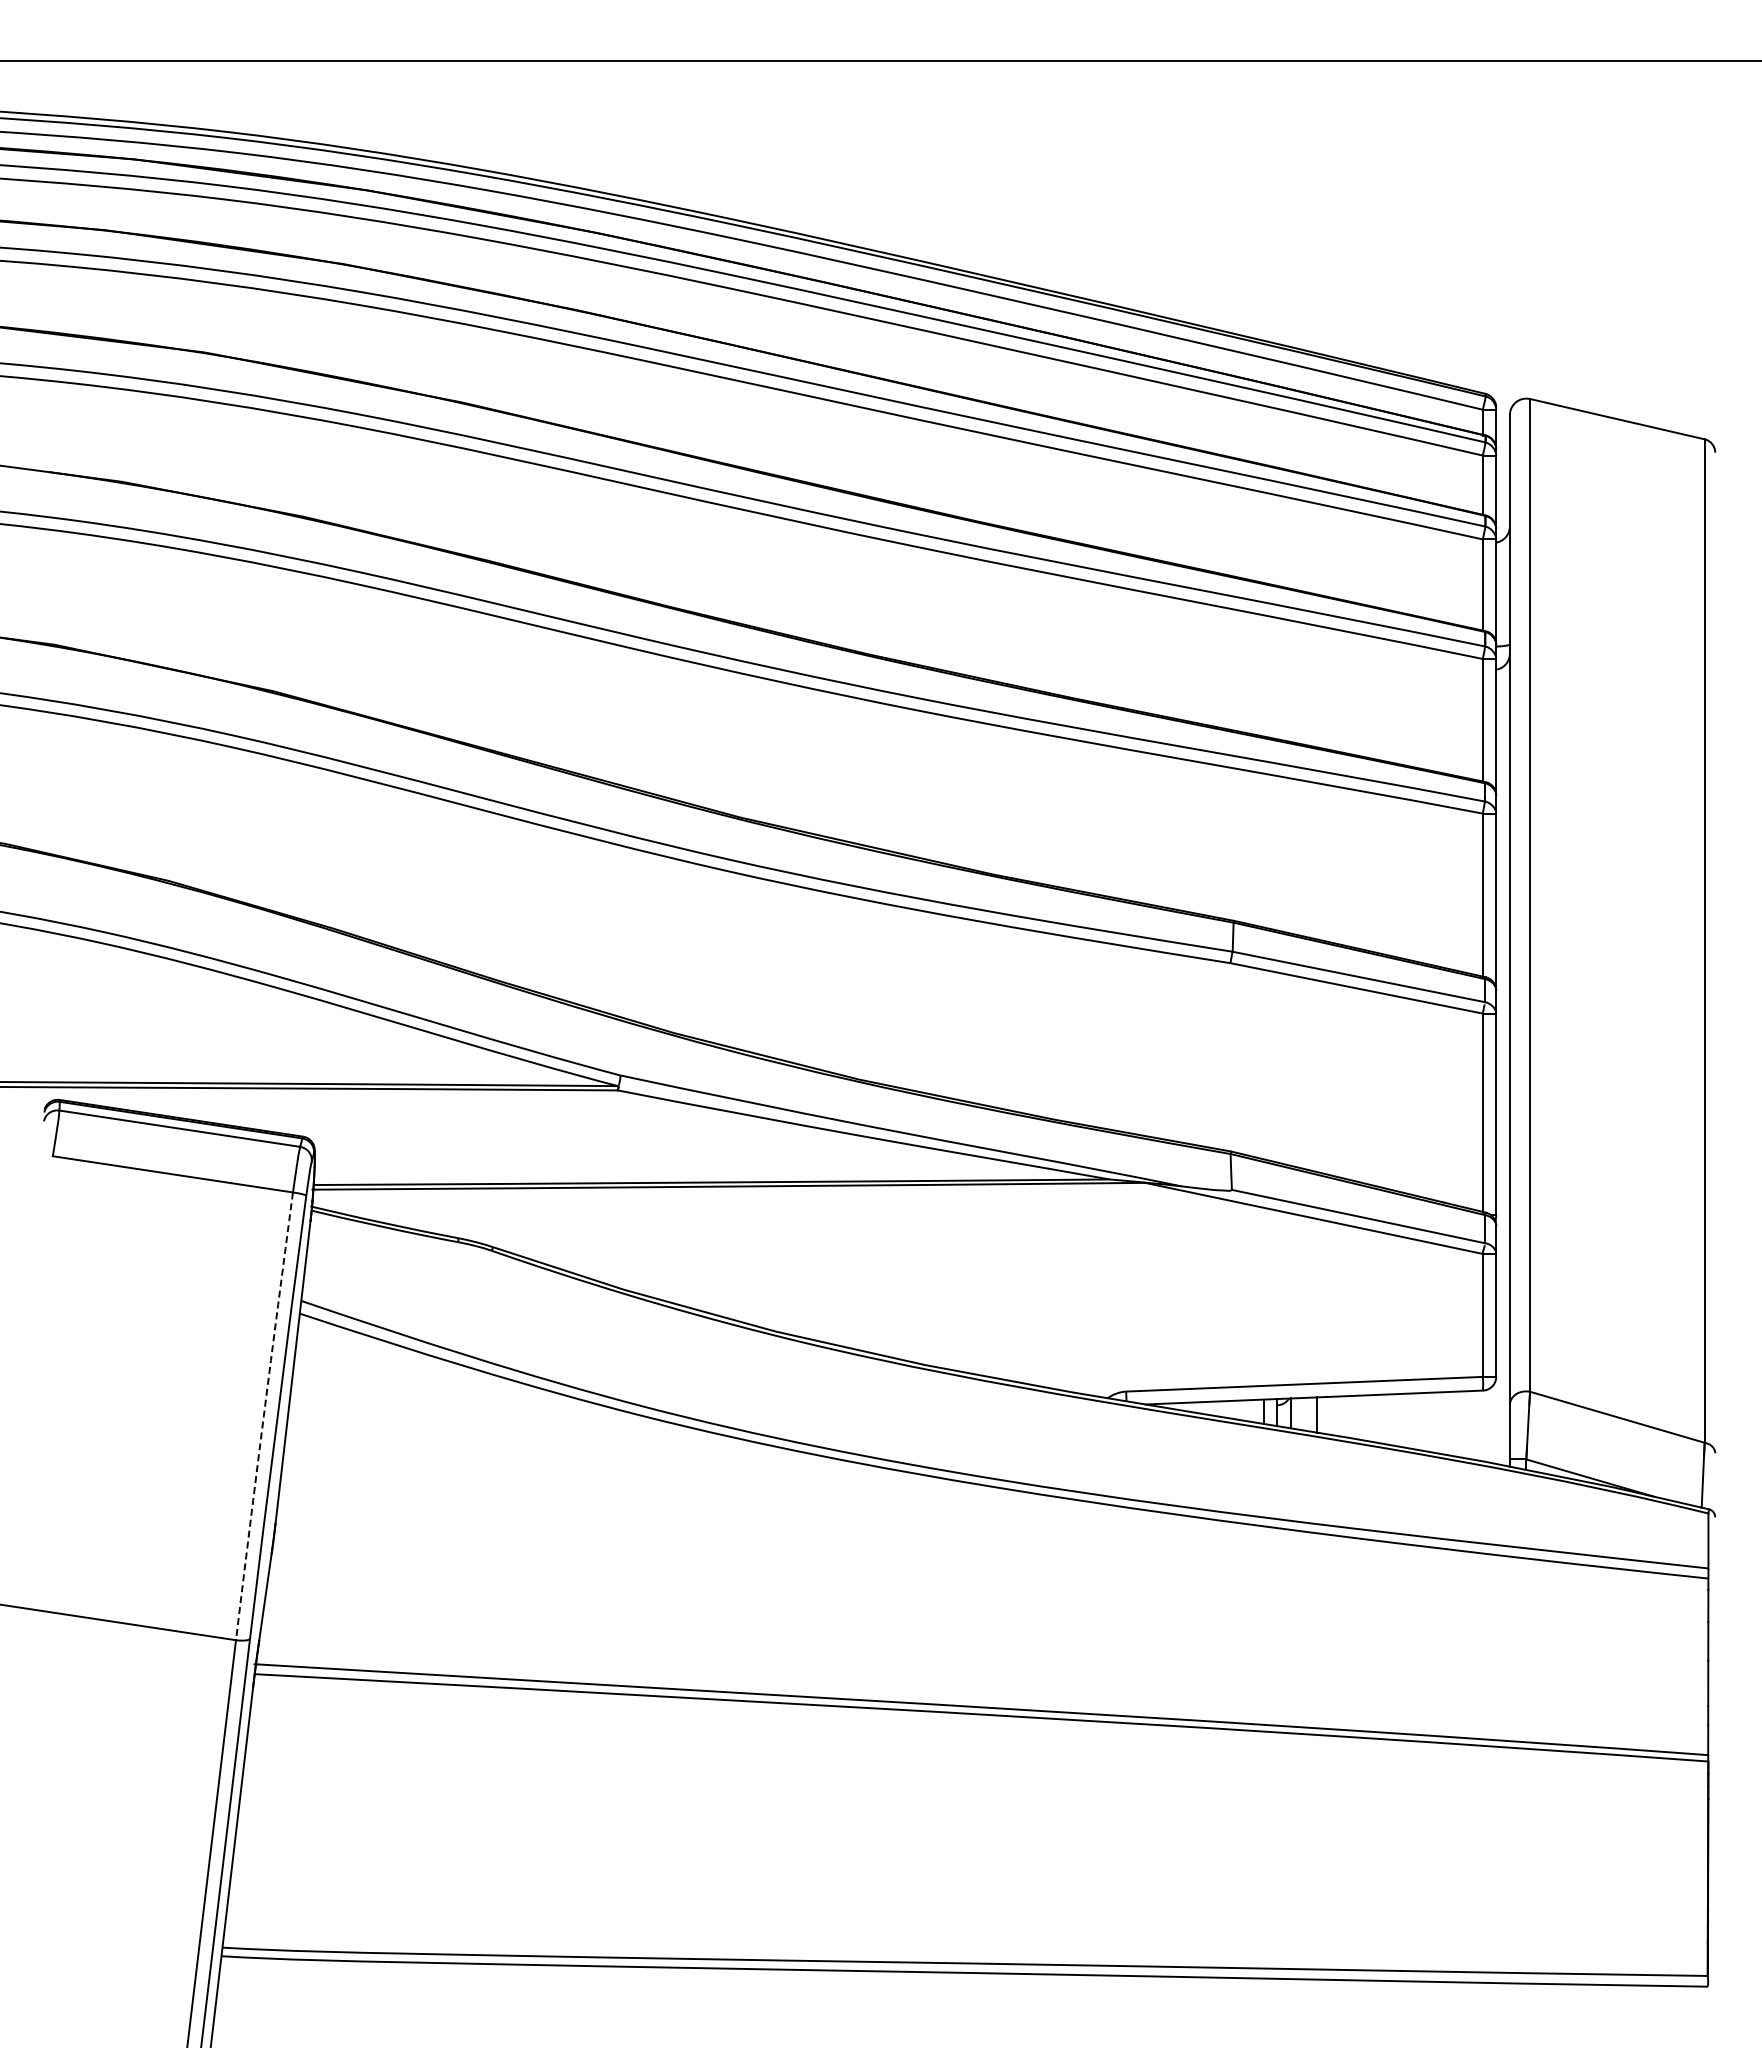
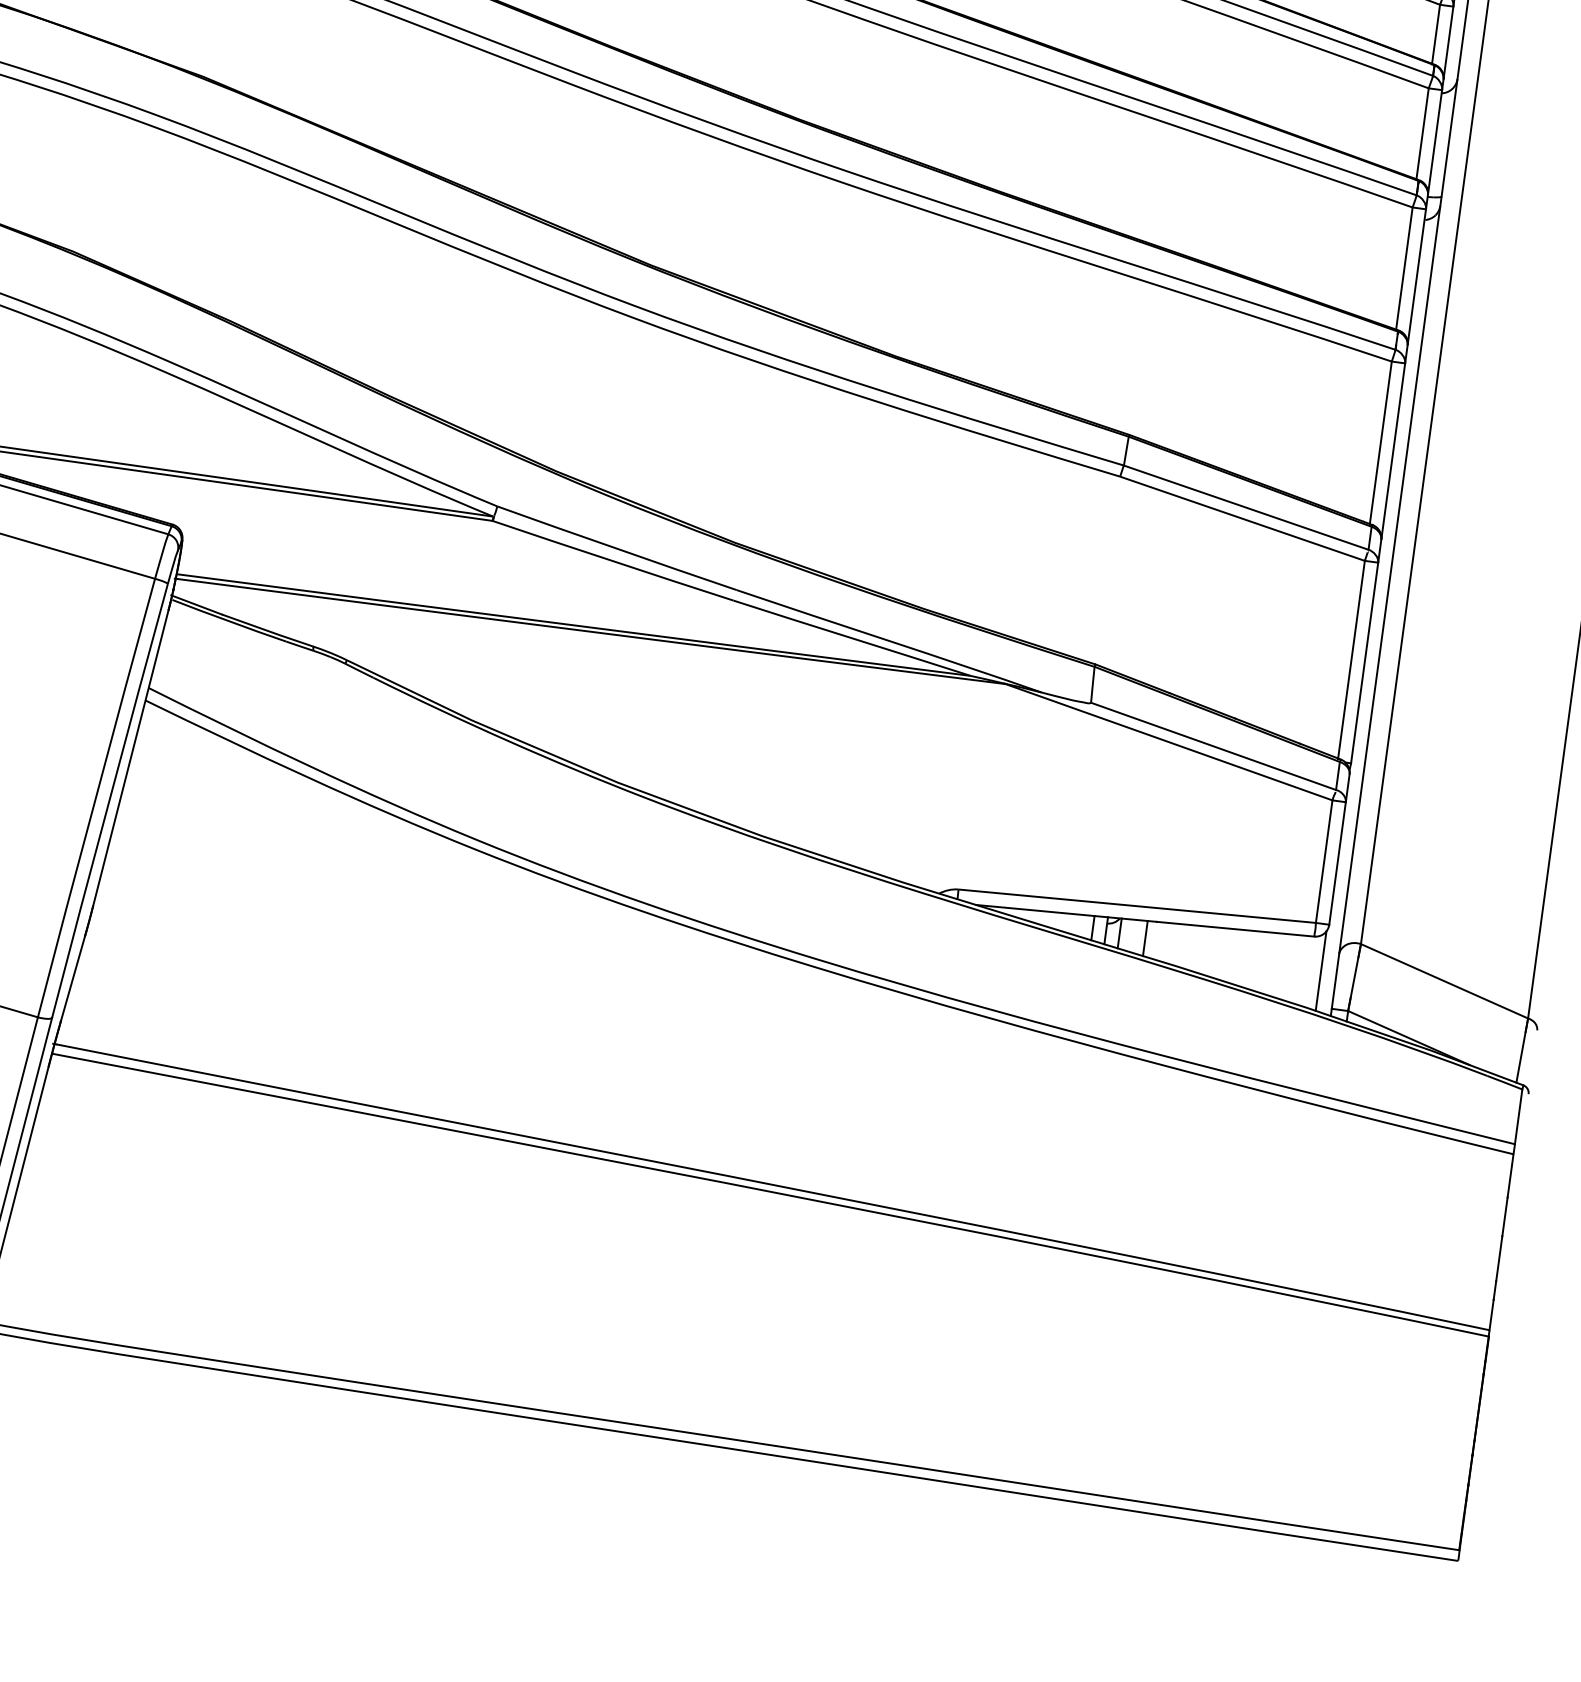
arc: (263, 1416) -> (95, 798), dashed -> solid
line: (1494, 1423) -> (1321, 970), added

